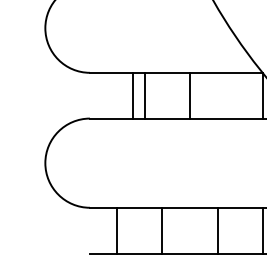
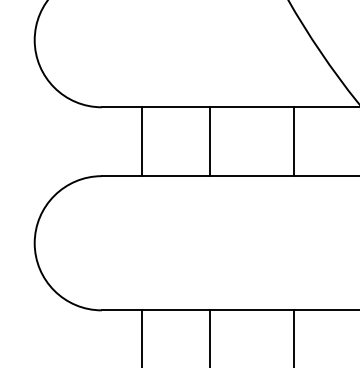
line: (132, 95) -> (141, 141), moved
line: (145, 95) -> (210, 141), moved
line: (189, 95) -> (293, 141), moved

